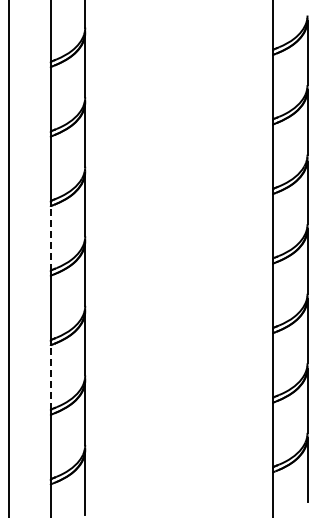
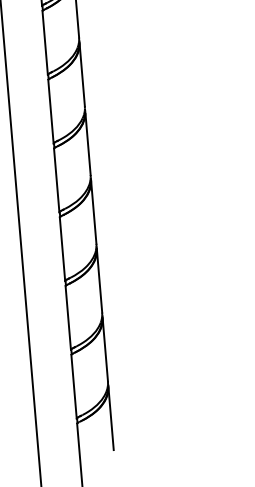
line: (50, 238) -> (56, 180), dashed -> solid
line: (50, 377) -> (68, 317), dashed -> solid

